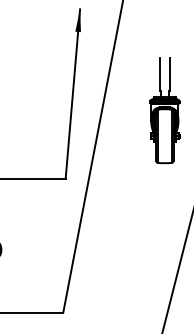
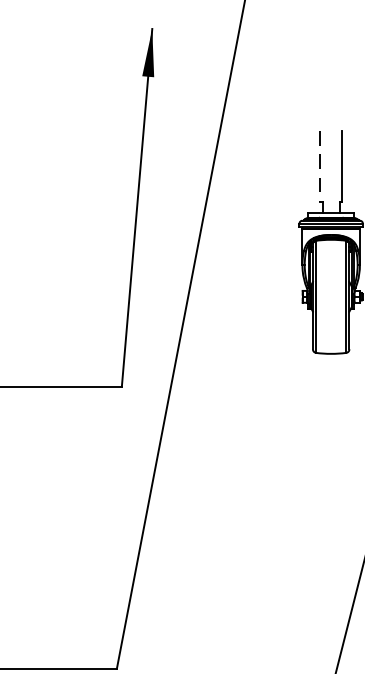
line: (159, 74) -> (319, 166), solid -> dashed

